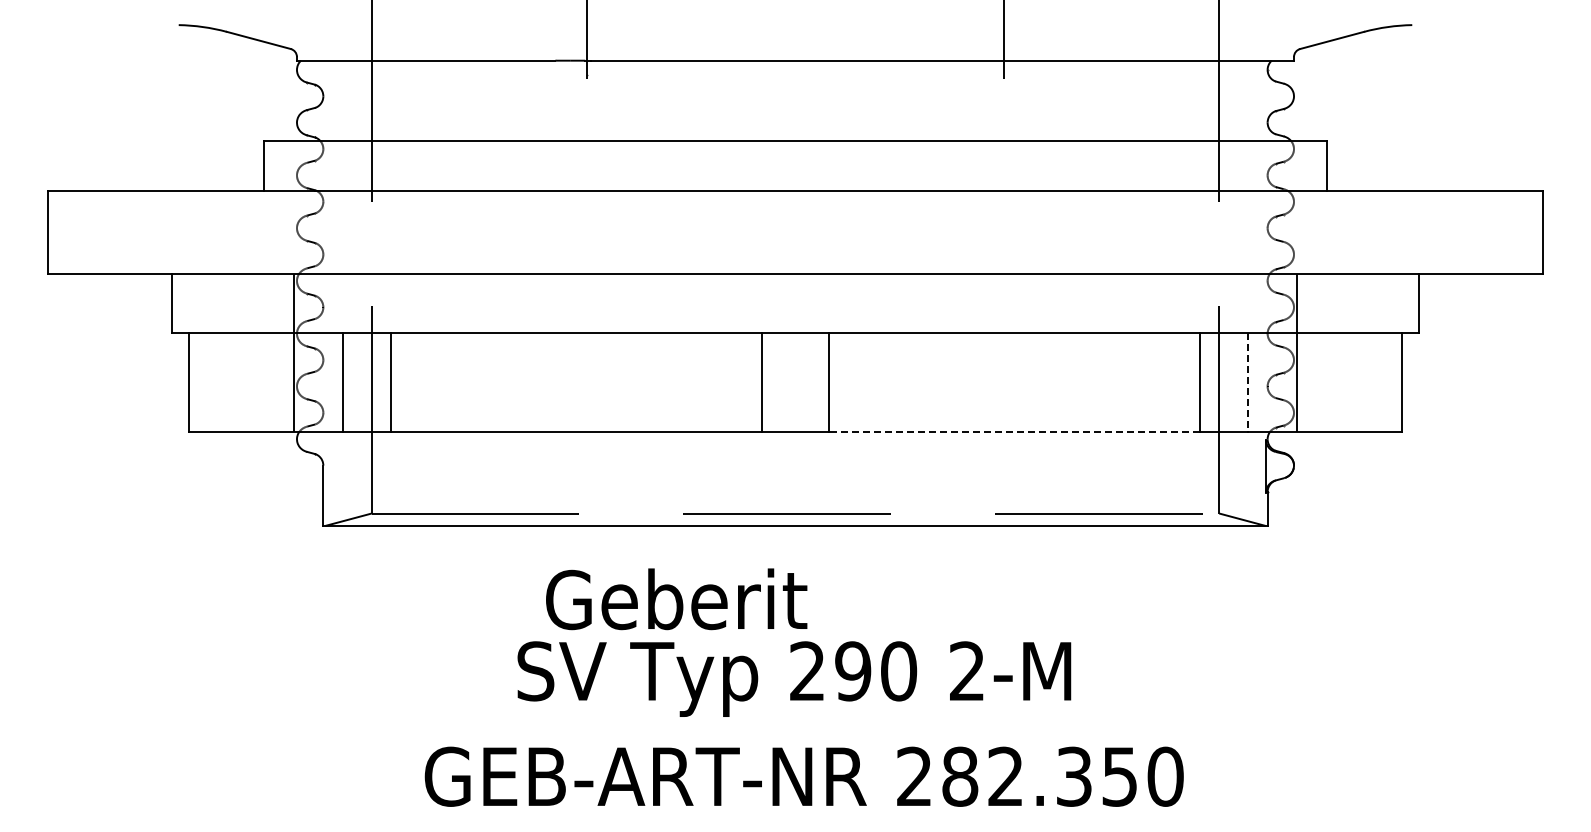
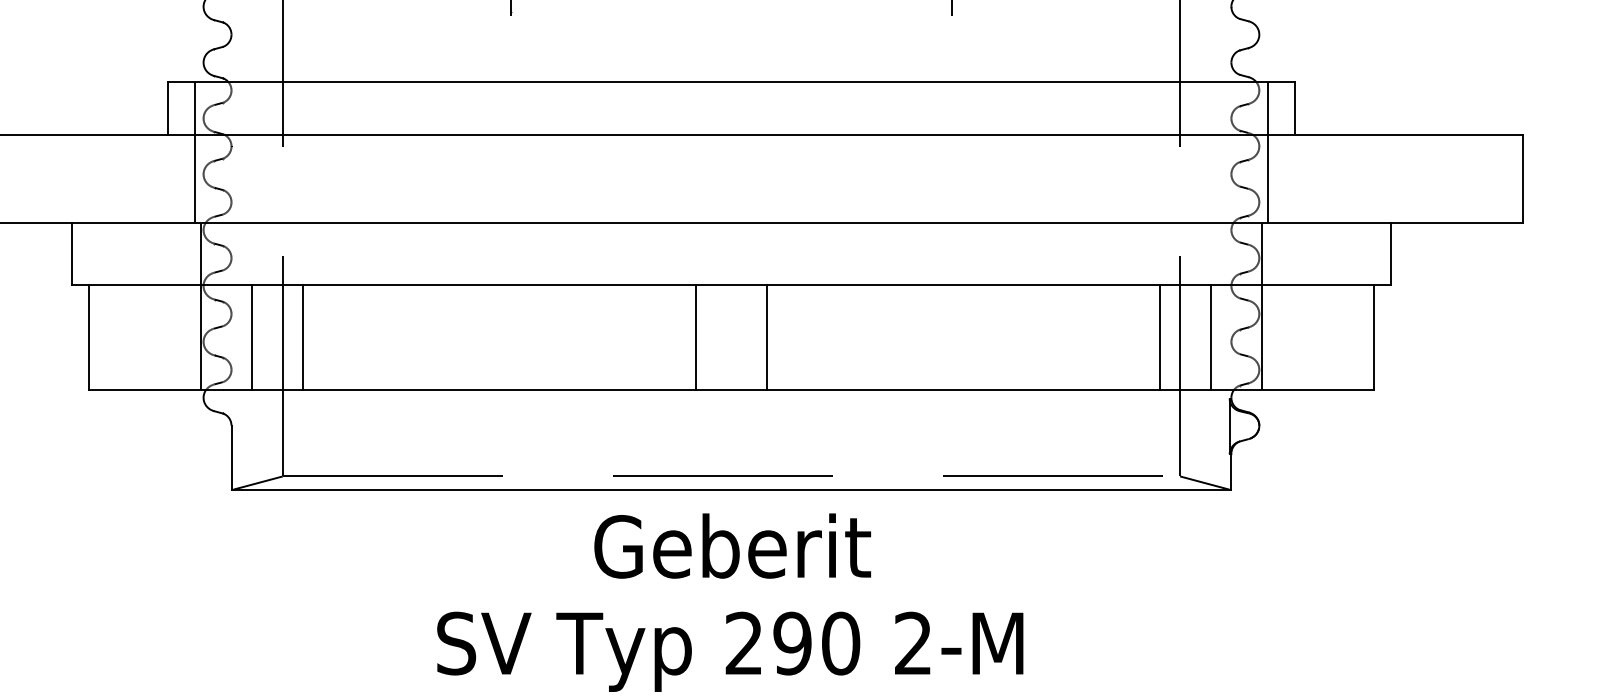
line: (288, 207) -> (194, 152), added
line: (1302, 207) -> (1268, 152), added
line: (1248, 382) -> (1211, 337), dashed -> solid
line: (1014, 432) -> (963, 390), dashed -> solid
text: (676, 599) -> (732, 546), moved

